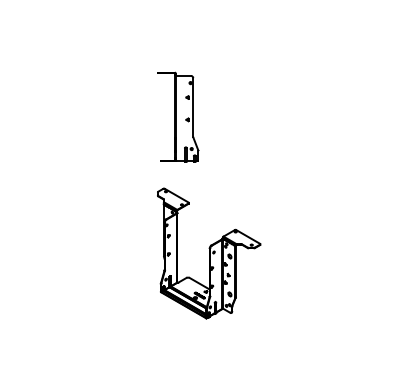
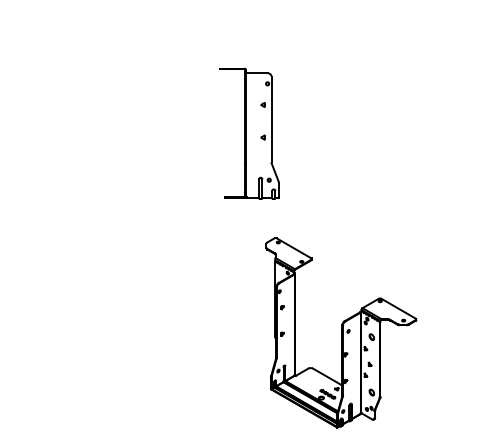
part: (178, 116) -> (249, 132), moved

